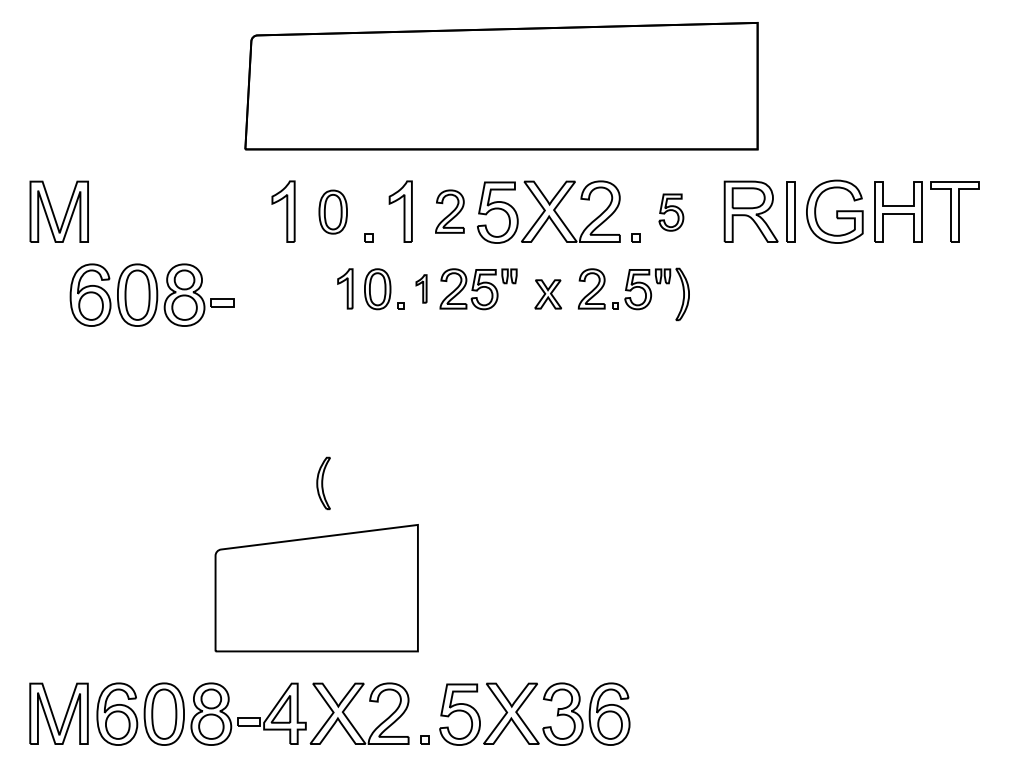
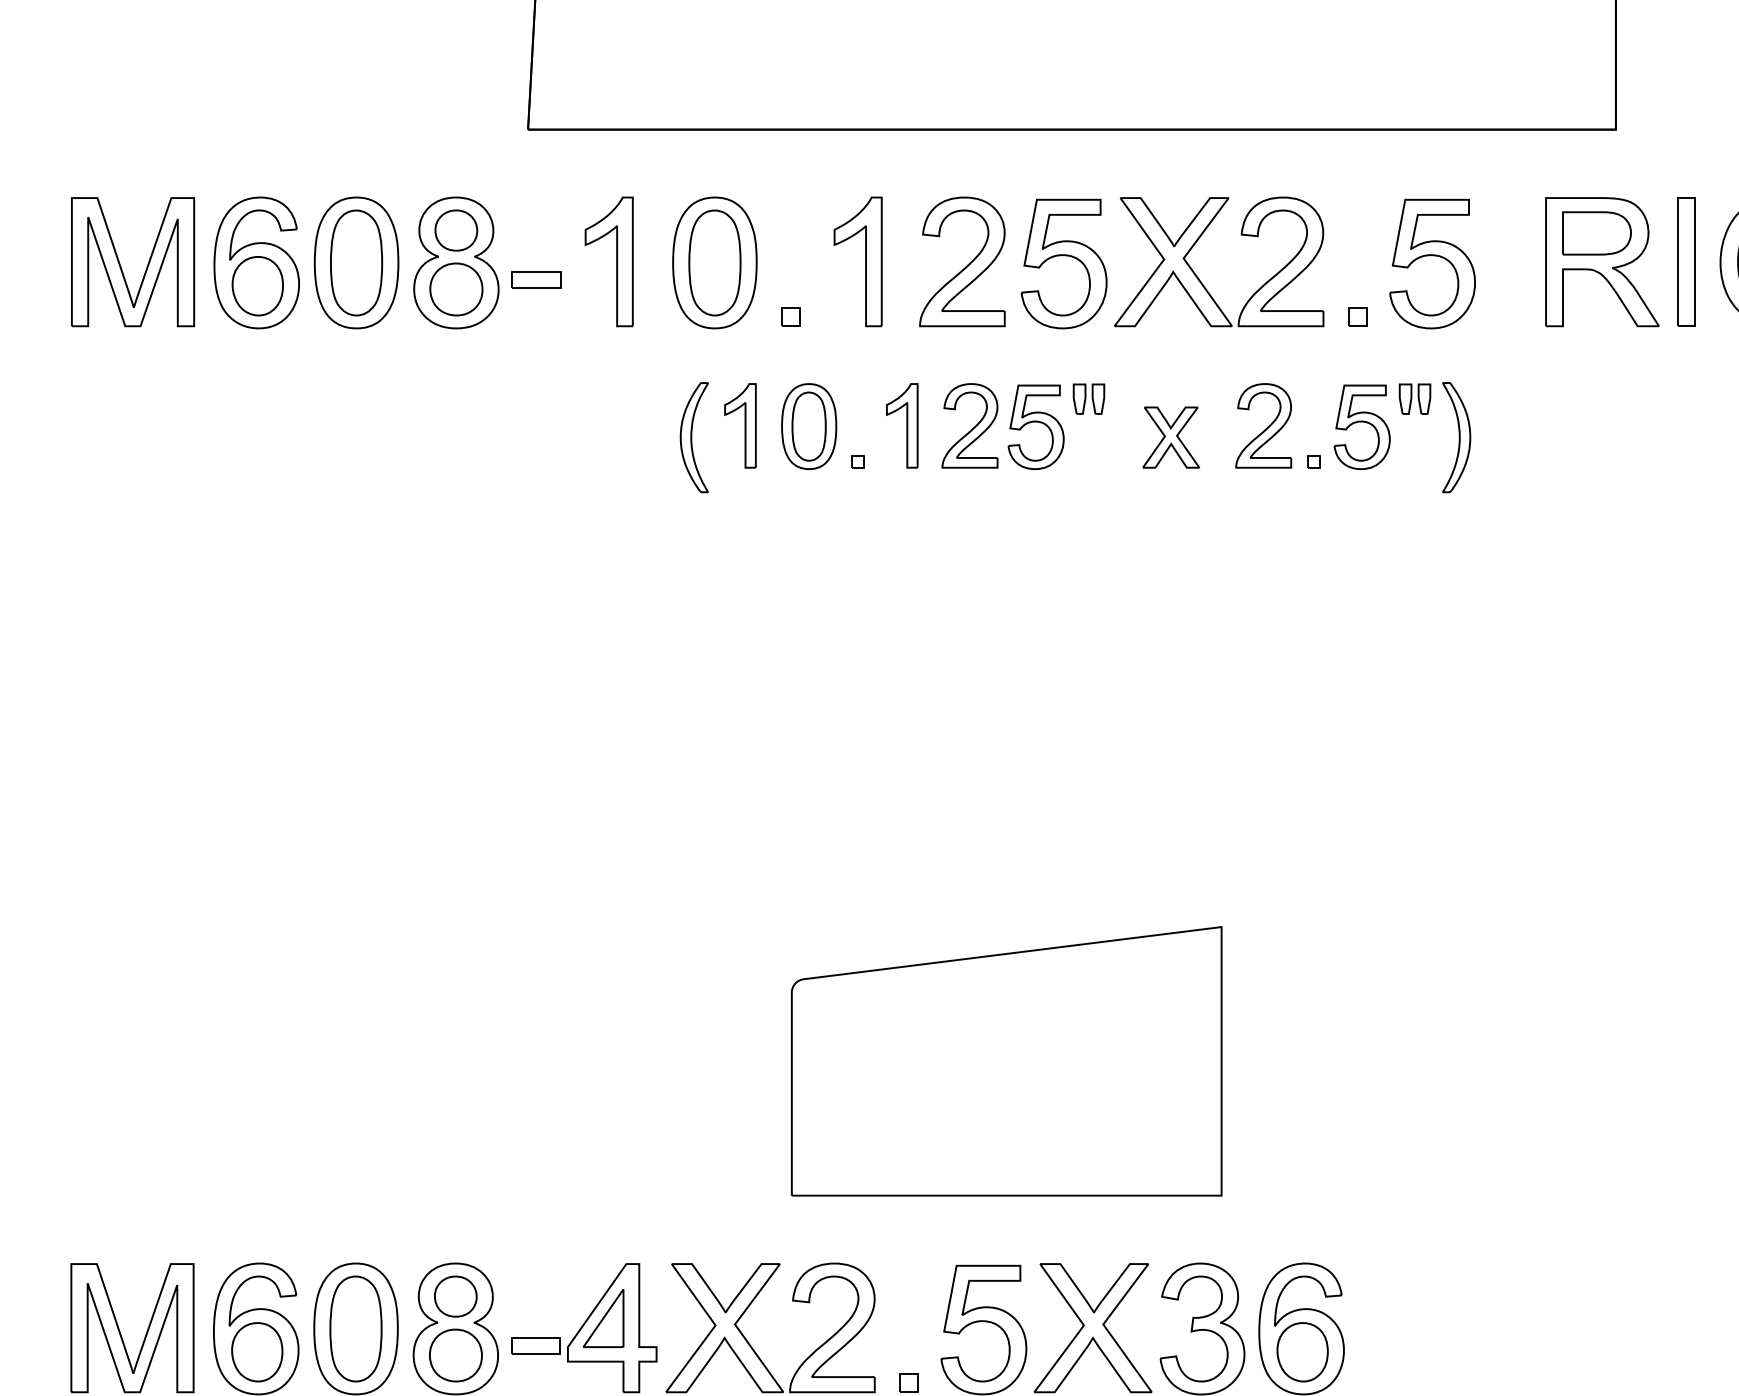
part: (332, 211) -> (713, 261), size x1.43
part: (449, 211) -> (961, 261), size x1.43
part: (671, 212) -> (1433, 263), size x1.67
part: (421, 288) -> (902, 424), size x1.43
part: (151, 294) -> (386, 261), moved
part: (323, 483) -> (694, 437), moved
part: (316, 588) -> (1006, 1062), moved

